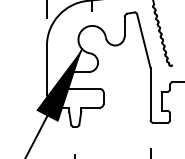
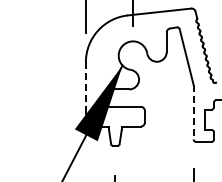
line: (46, 71) -> (85, 88), solid -> dashed
line: (150, 94) -> (193, 112), solid -> dashed

